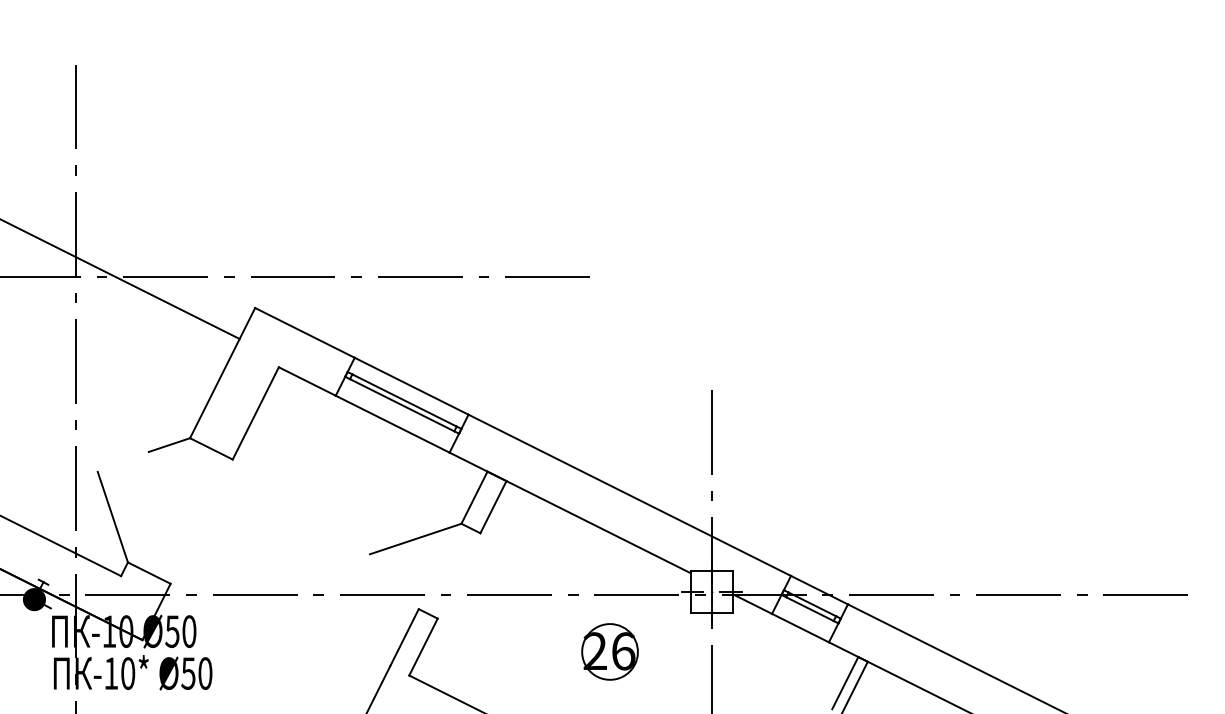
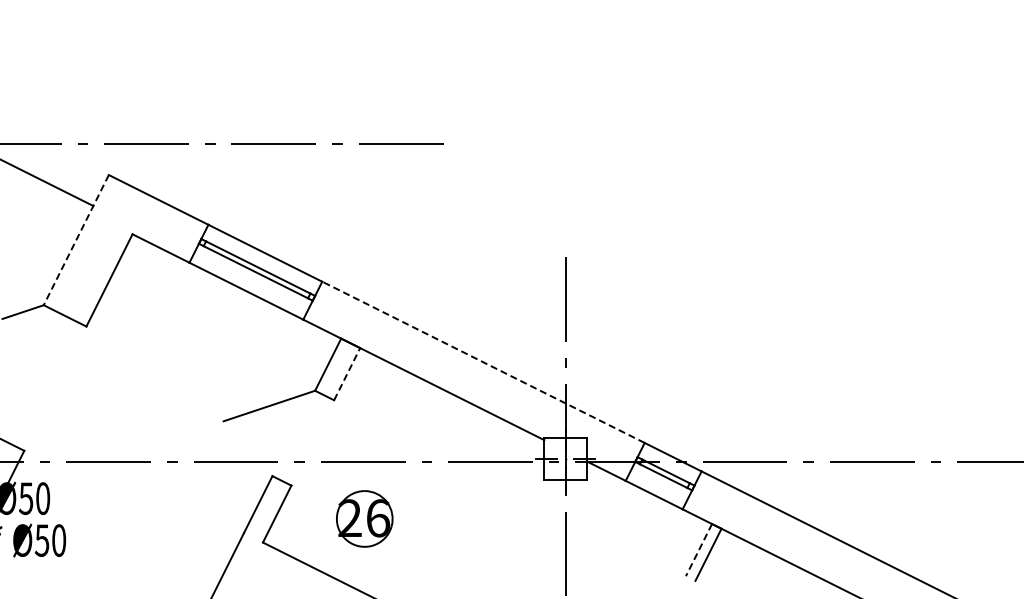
line: (222, 373) -> (76, 240), solid -> dashed
line: (629, 495) -> (483, 362), solid -> dashed
line: (493, 506) -> (347, 373), solid -> dashed
part: (609, 651) -> (364, 518), moved
line: (845, 683) -> (699, 550), solid -> dashed

